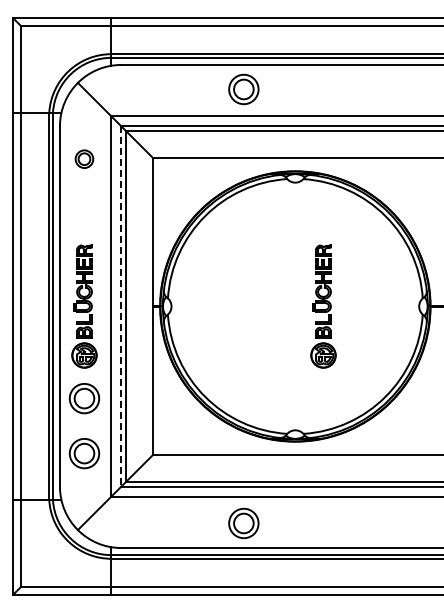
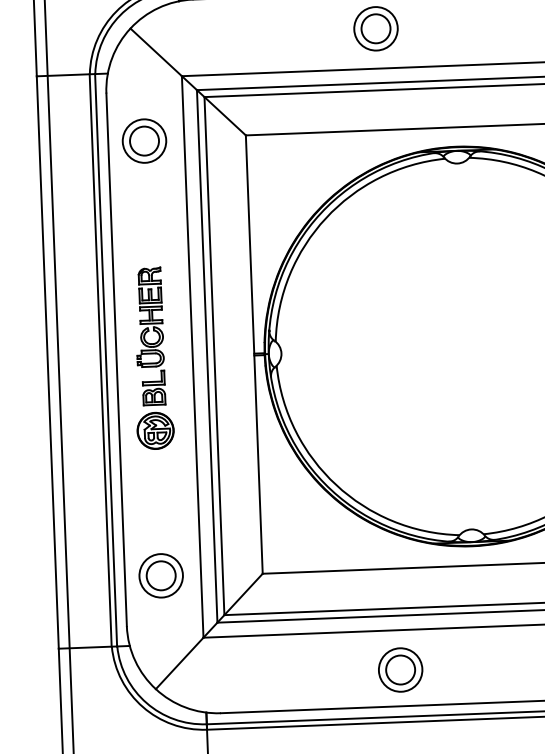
part: (84, 158) -> (144, 139), size x1.67
line: (121, 306) -> (207, 356), dashed -> solid
part: (323, 306) -> (505, 344), removed
part: (84, 398) -> (158, 494), removed

